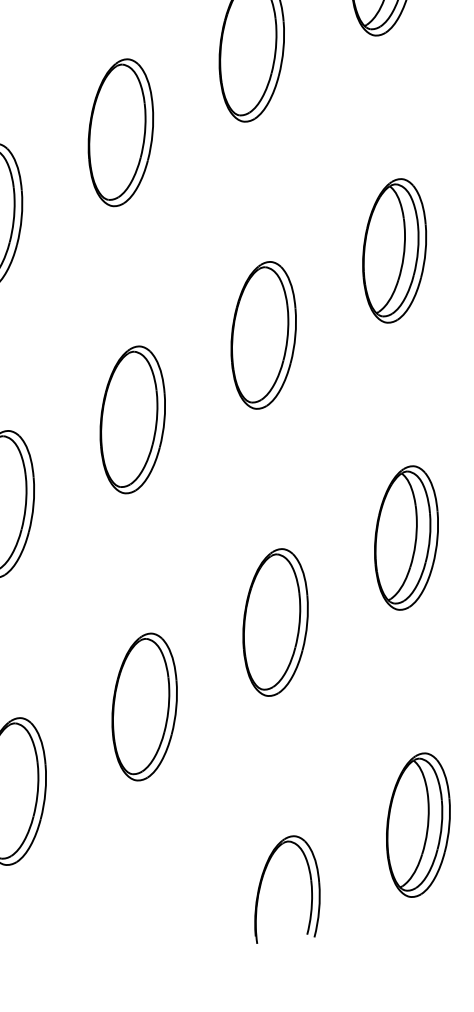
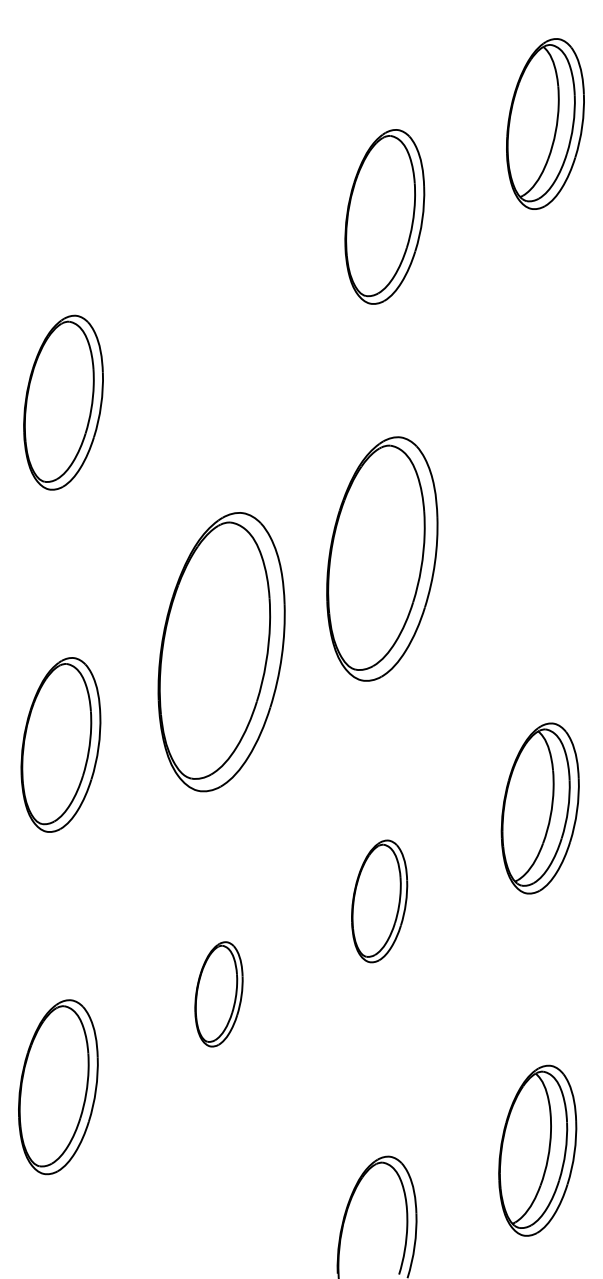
part: (120, 132) -> (223, 309), removed
part: (394, 251) -> (542, 466), removed
part: (263, 335) -> (381, 559), size x1.4
part: (132, 419) -> (221, 651), size x1.6
part: (275, 622) -> (379, 901), size x0.7
part: (144, 707) -> (218, 994), size x0.6

